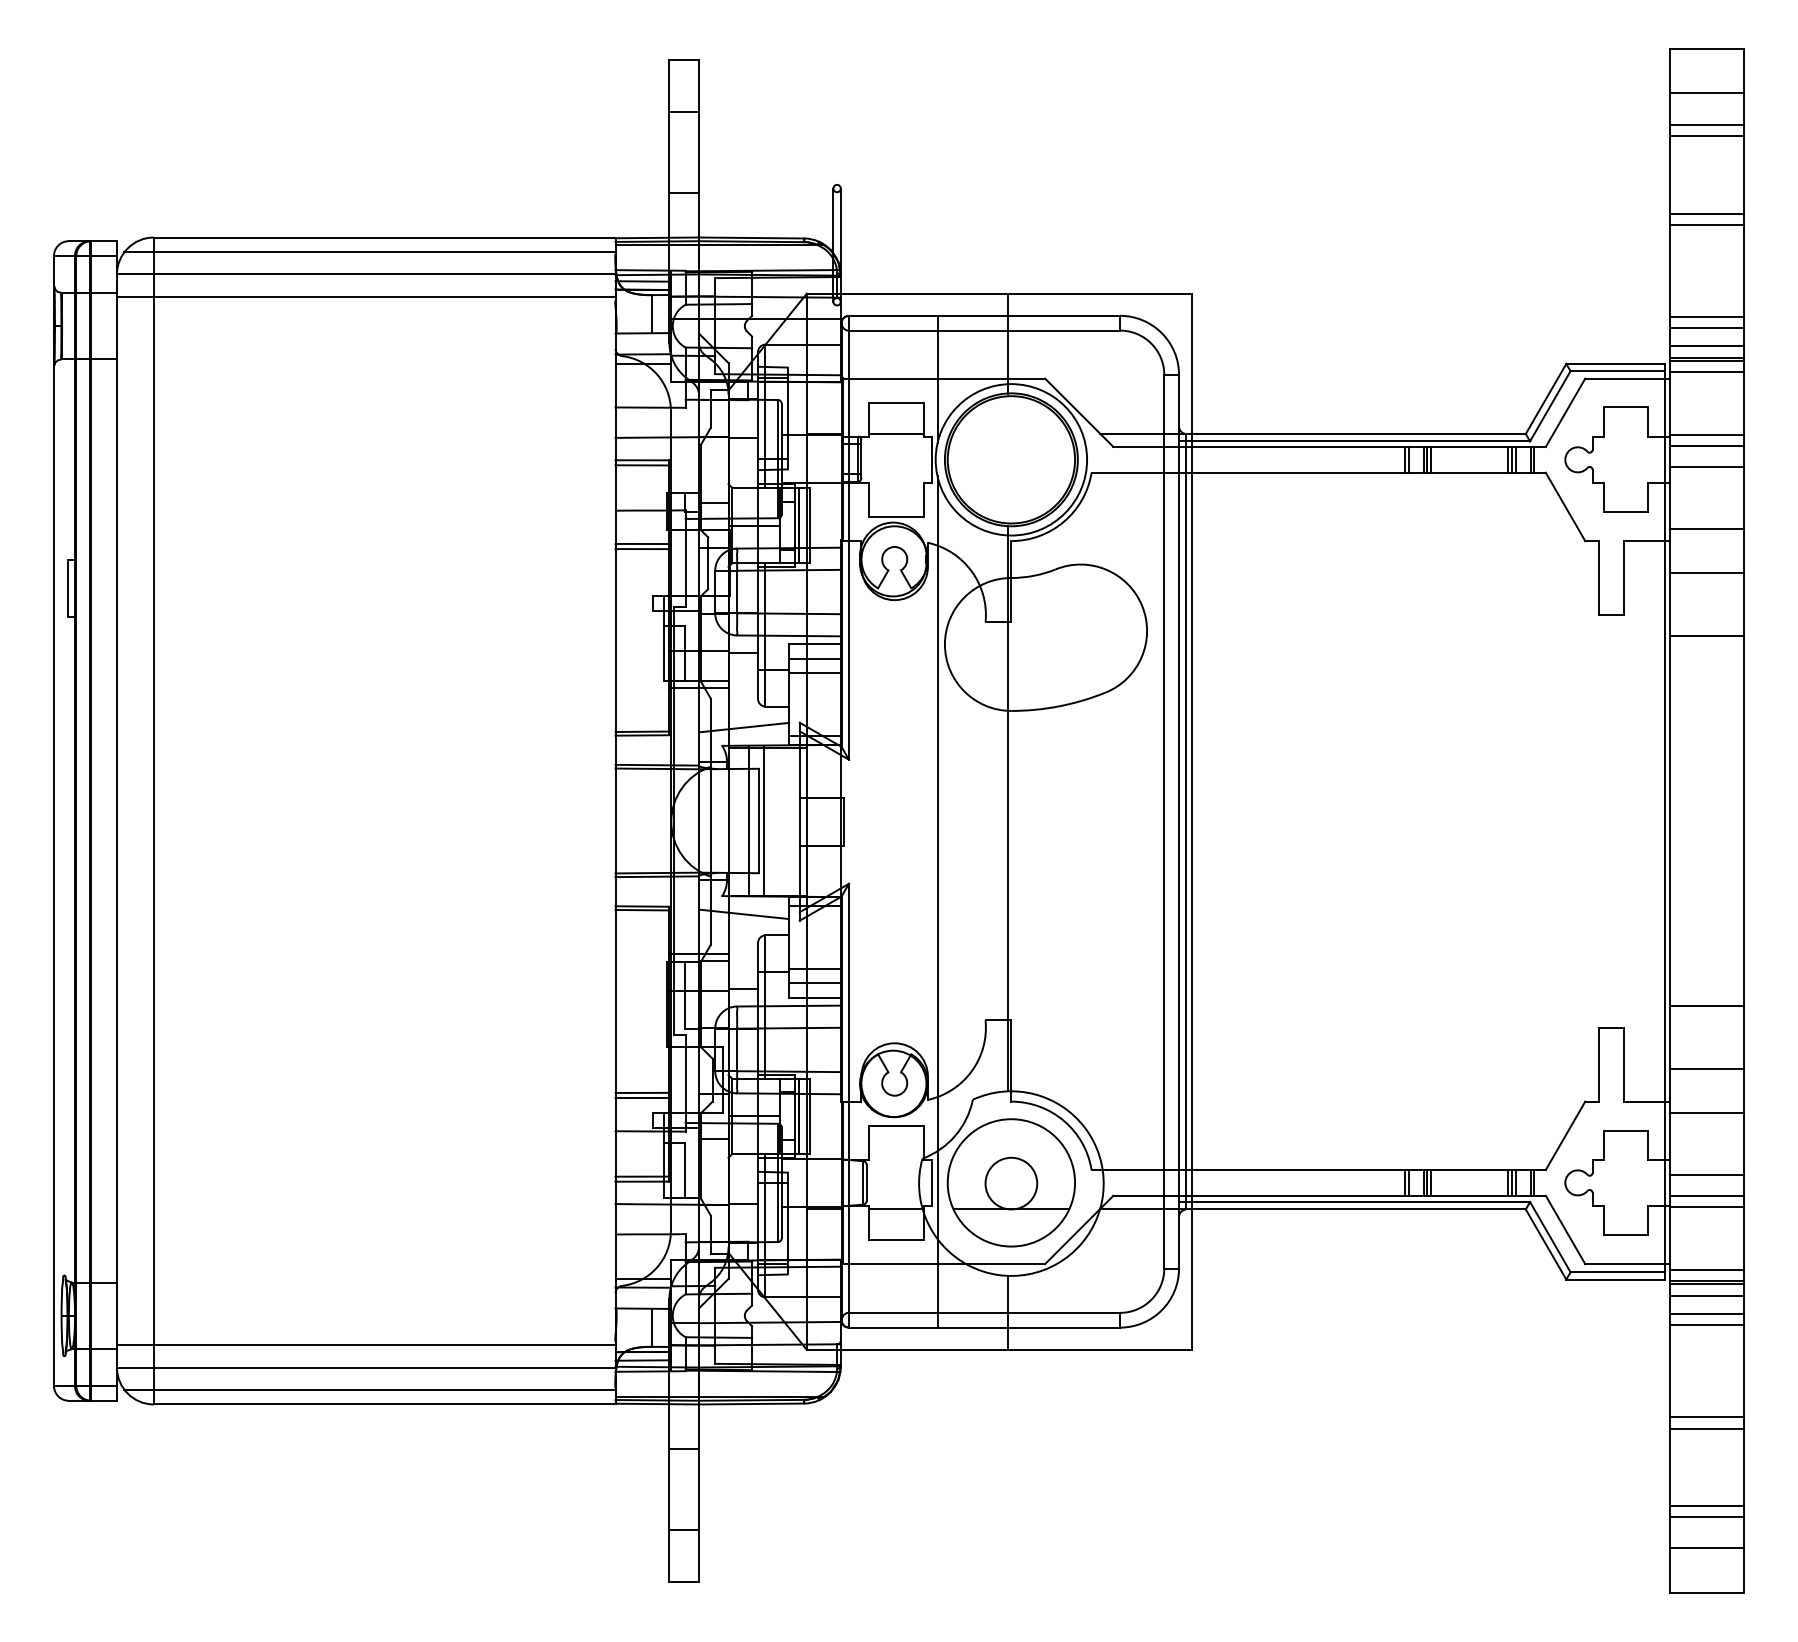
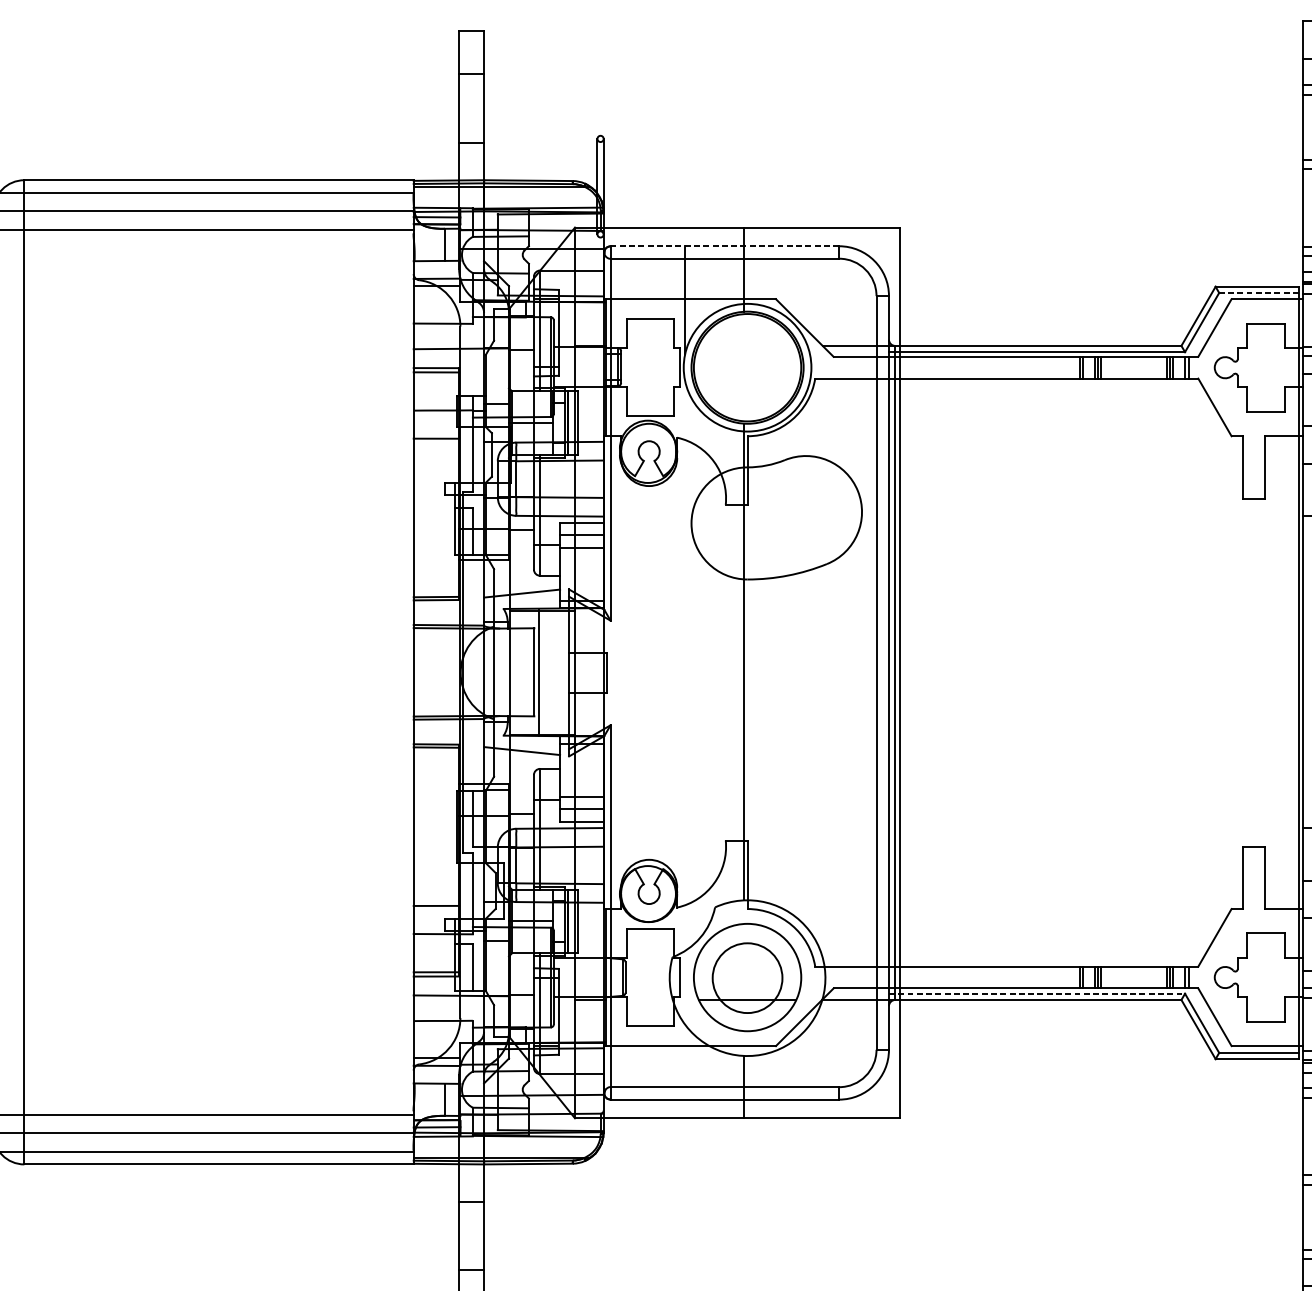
line: (984, 315) -> (724, 245), solid -> dashed
line: (1617, 371) -> (1258, 293), solid -> dashed
line: (896, 433) -> (650, 345), removed
line: (642, 549) -> (436, 443), removed
line: (749, 820) -> (526, 671), removed
line: (937, 901) -> (685, 740), removed
line: (642, 1092) -> (436, 901), removed
circle: (1011, 1183) -> (747, 978), size x1.6
line: (1354, 1202) -> (1036, 994), solid -> dashed
line: (896, 1209) -> (650, 999), removed

